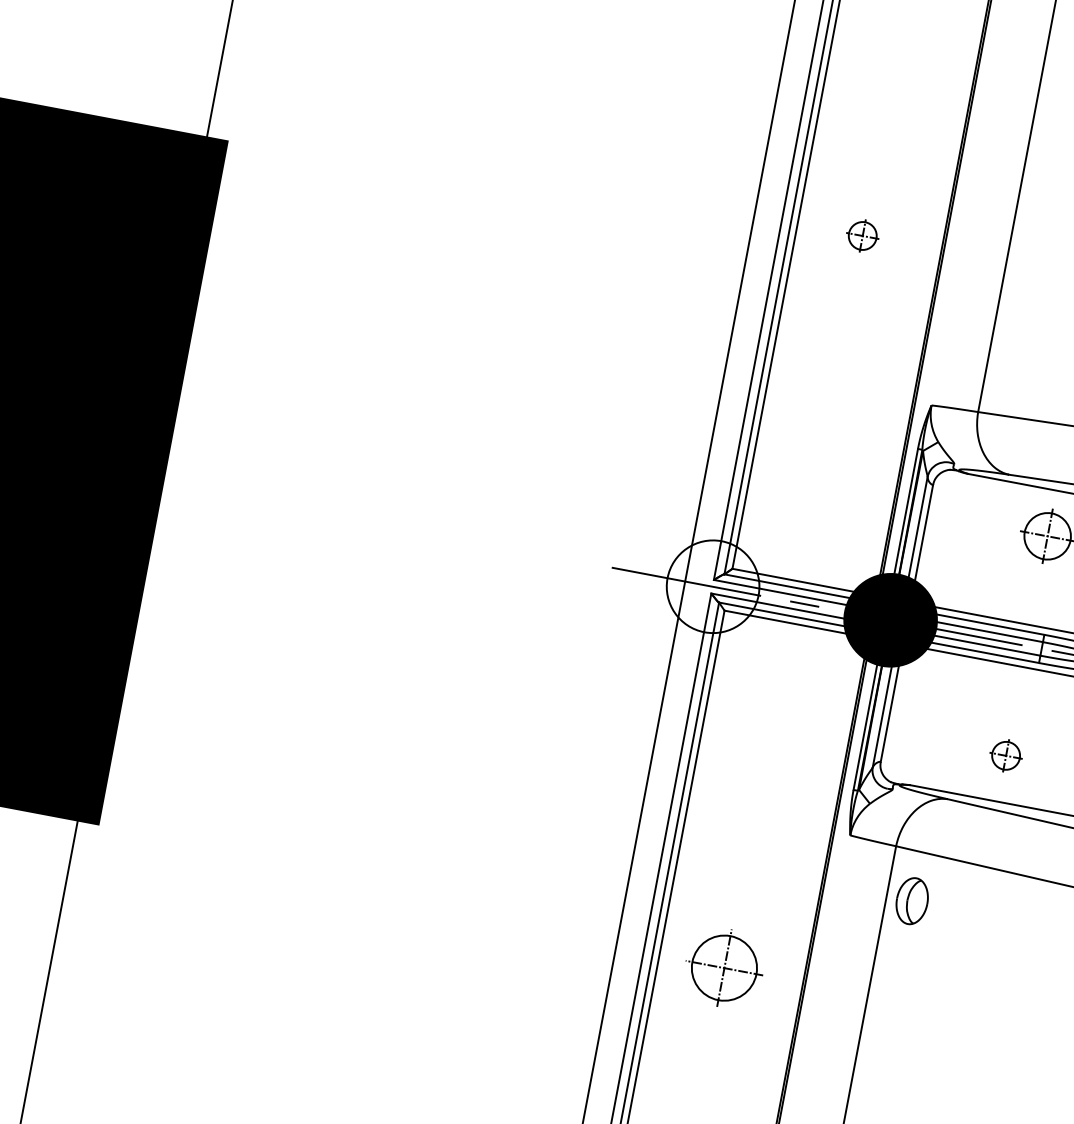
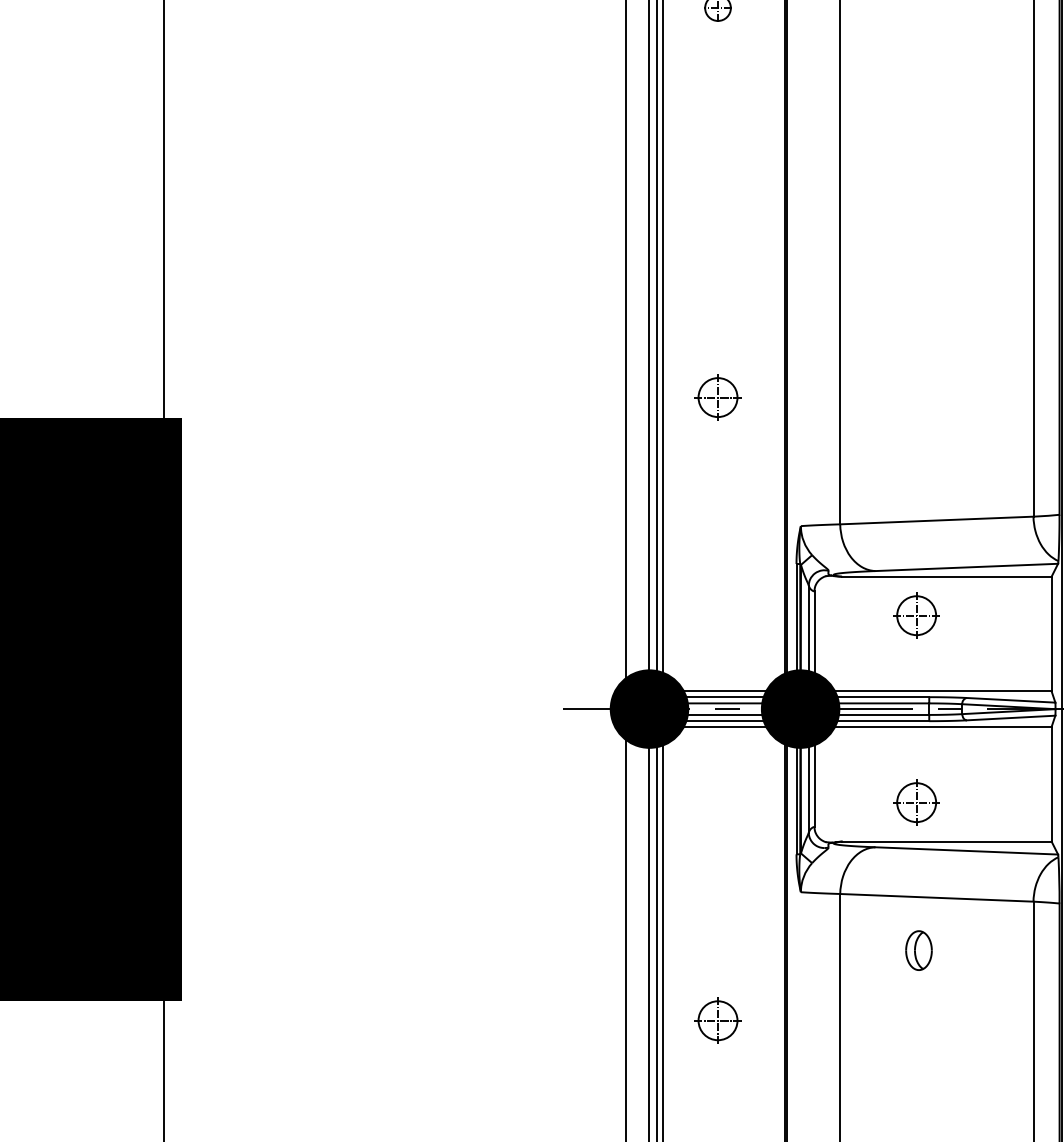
part: (862, 235) -> (717, 397), size x1.67
fill: (713, 586) -> (649, 708), added
part: (1006, 755) -> (916, 802), size x1.67
part: (911, 900) -> (918, 950), moved
part: (723, 967) -> (717, 1020), size x0.71

